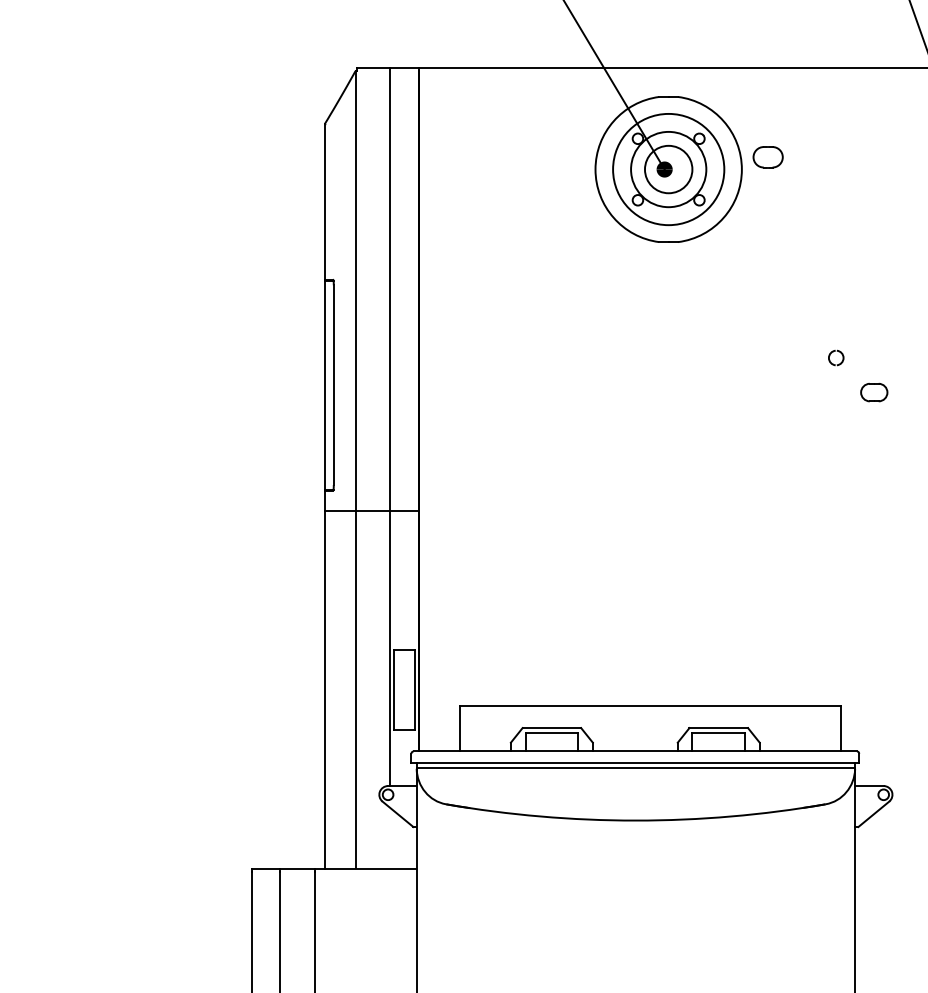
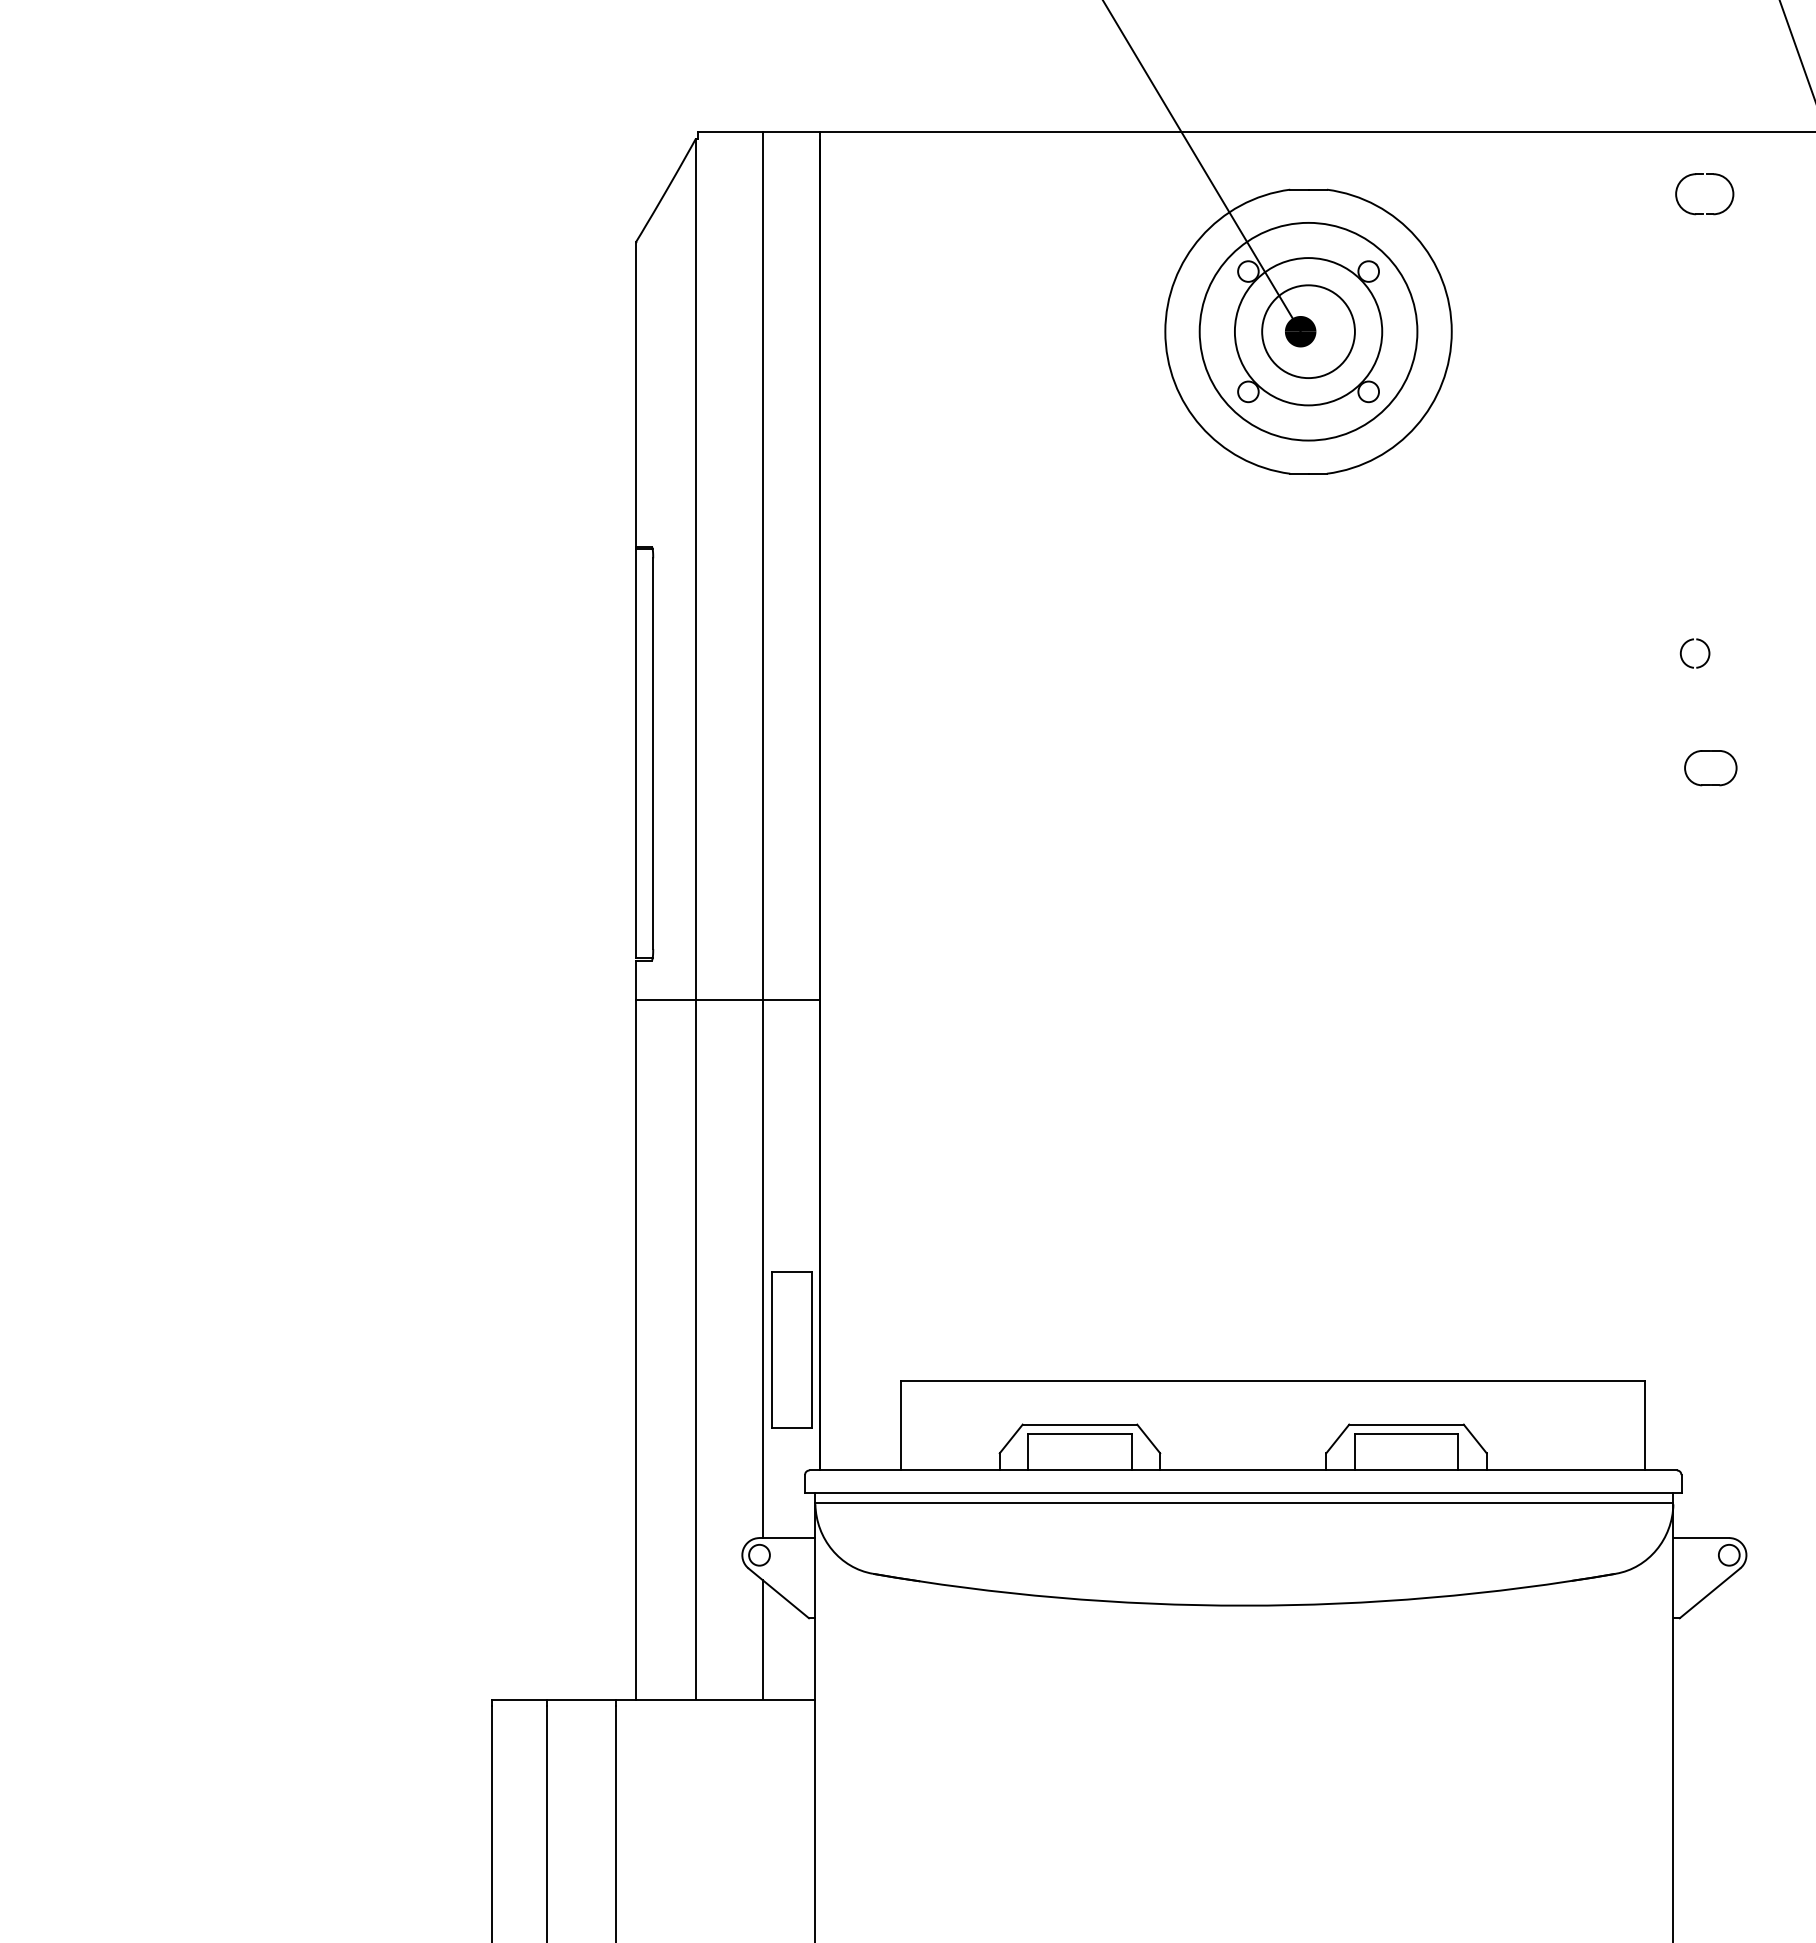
part: (767, 157) -> (1703, 194), moved
part: (836, 357) -> (1695, 652), moved
line: (389, 837) -> (762, 1638), added

